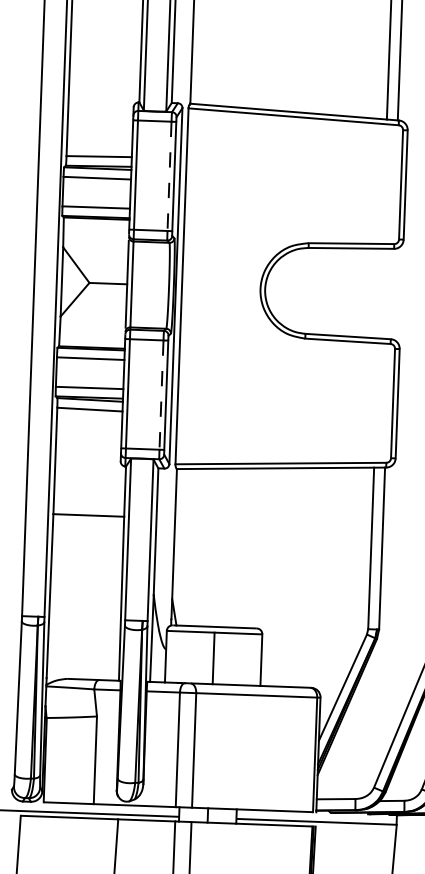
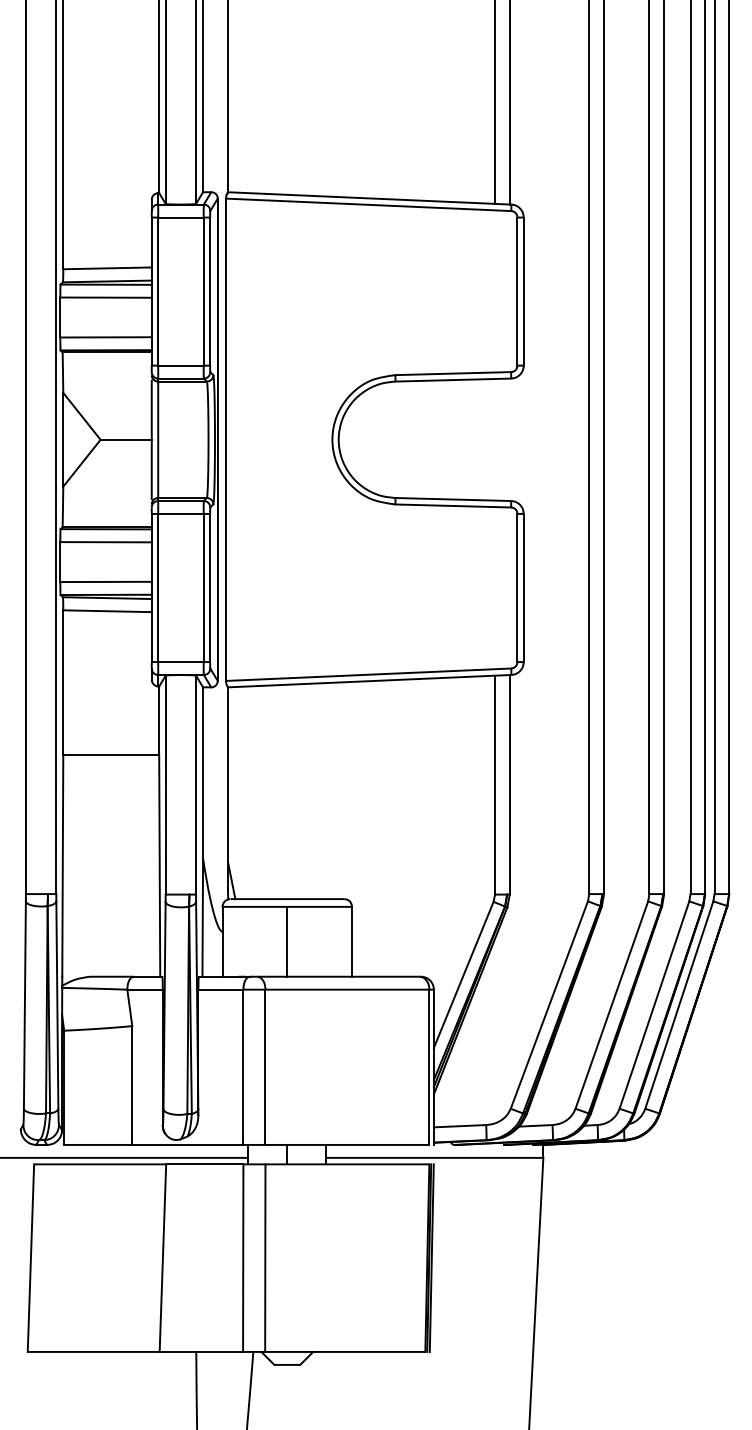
line: (169, 177) -> (203, 292), dashed -> solid
line: (161, 395) -> (203, 588), dashed -> solid

